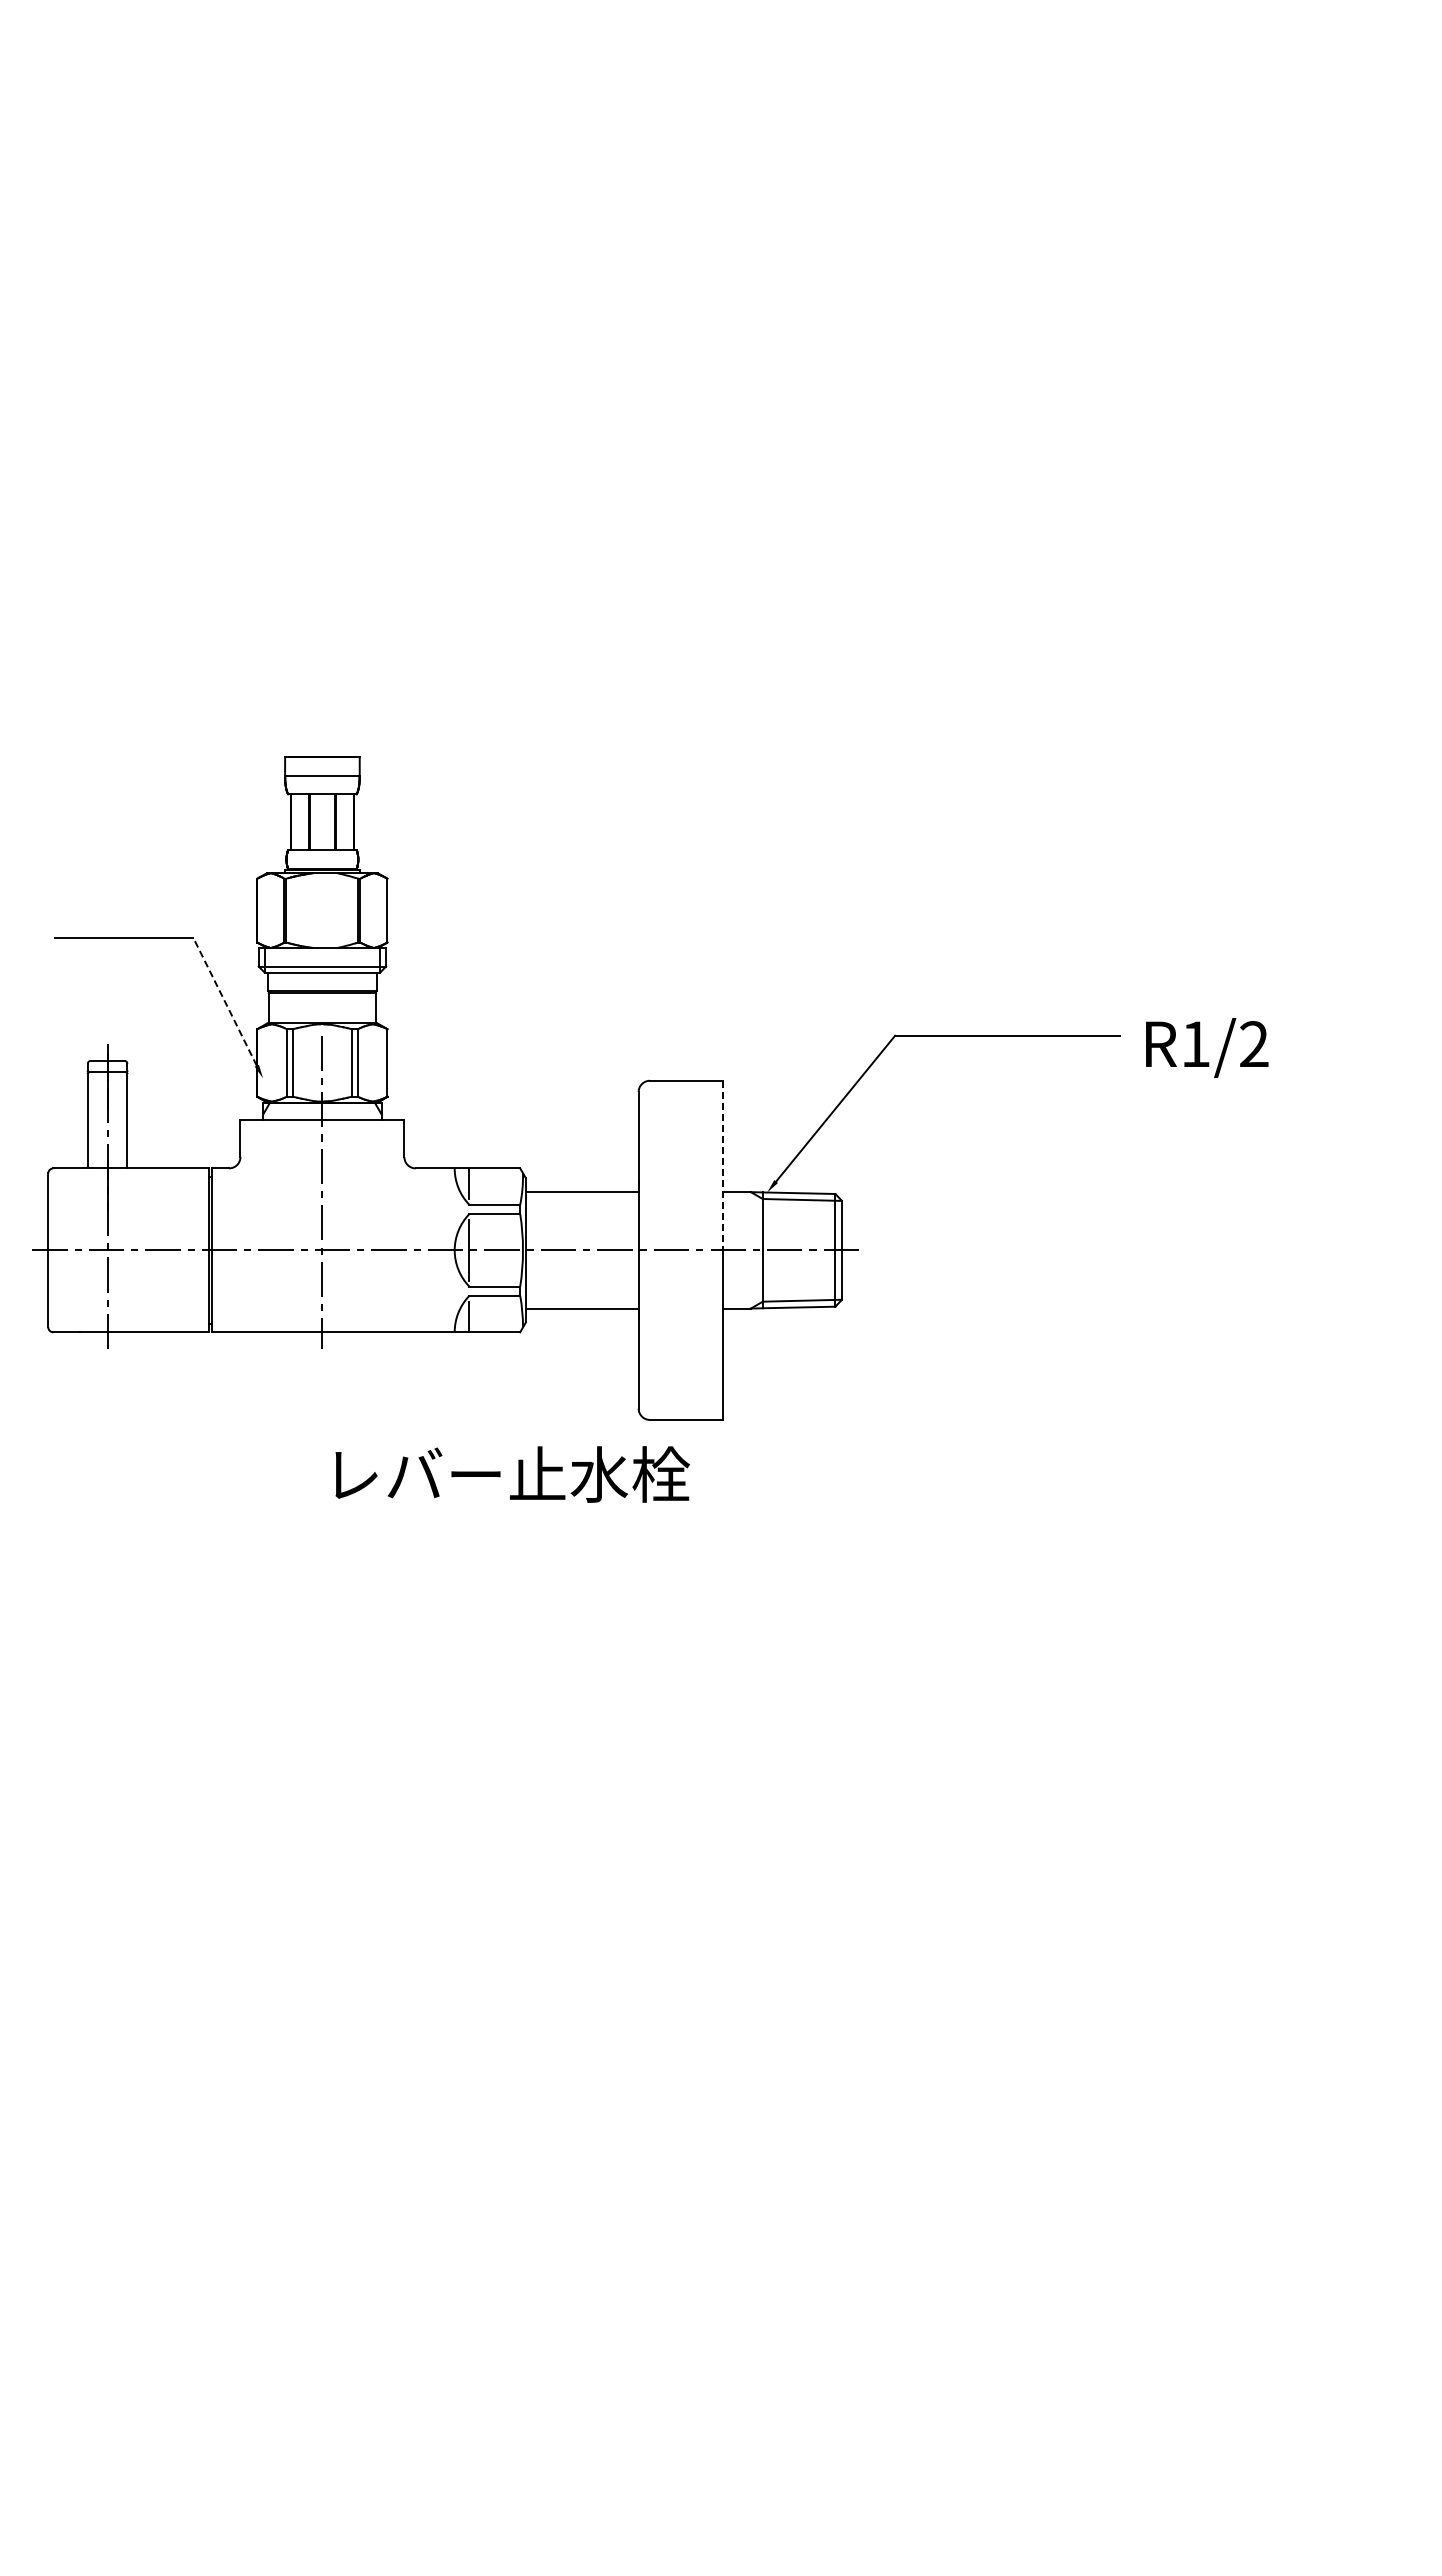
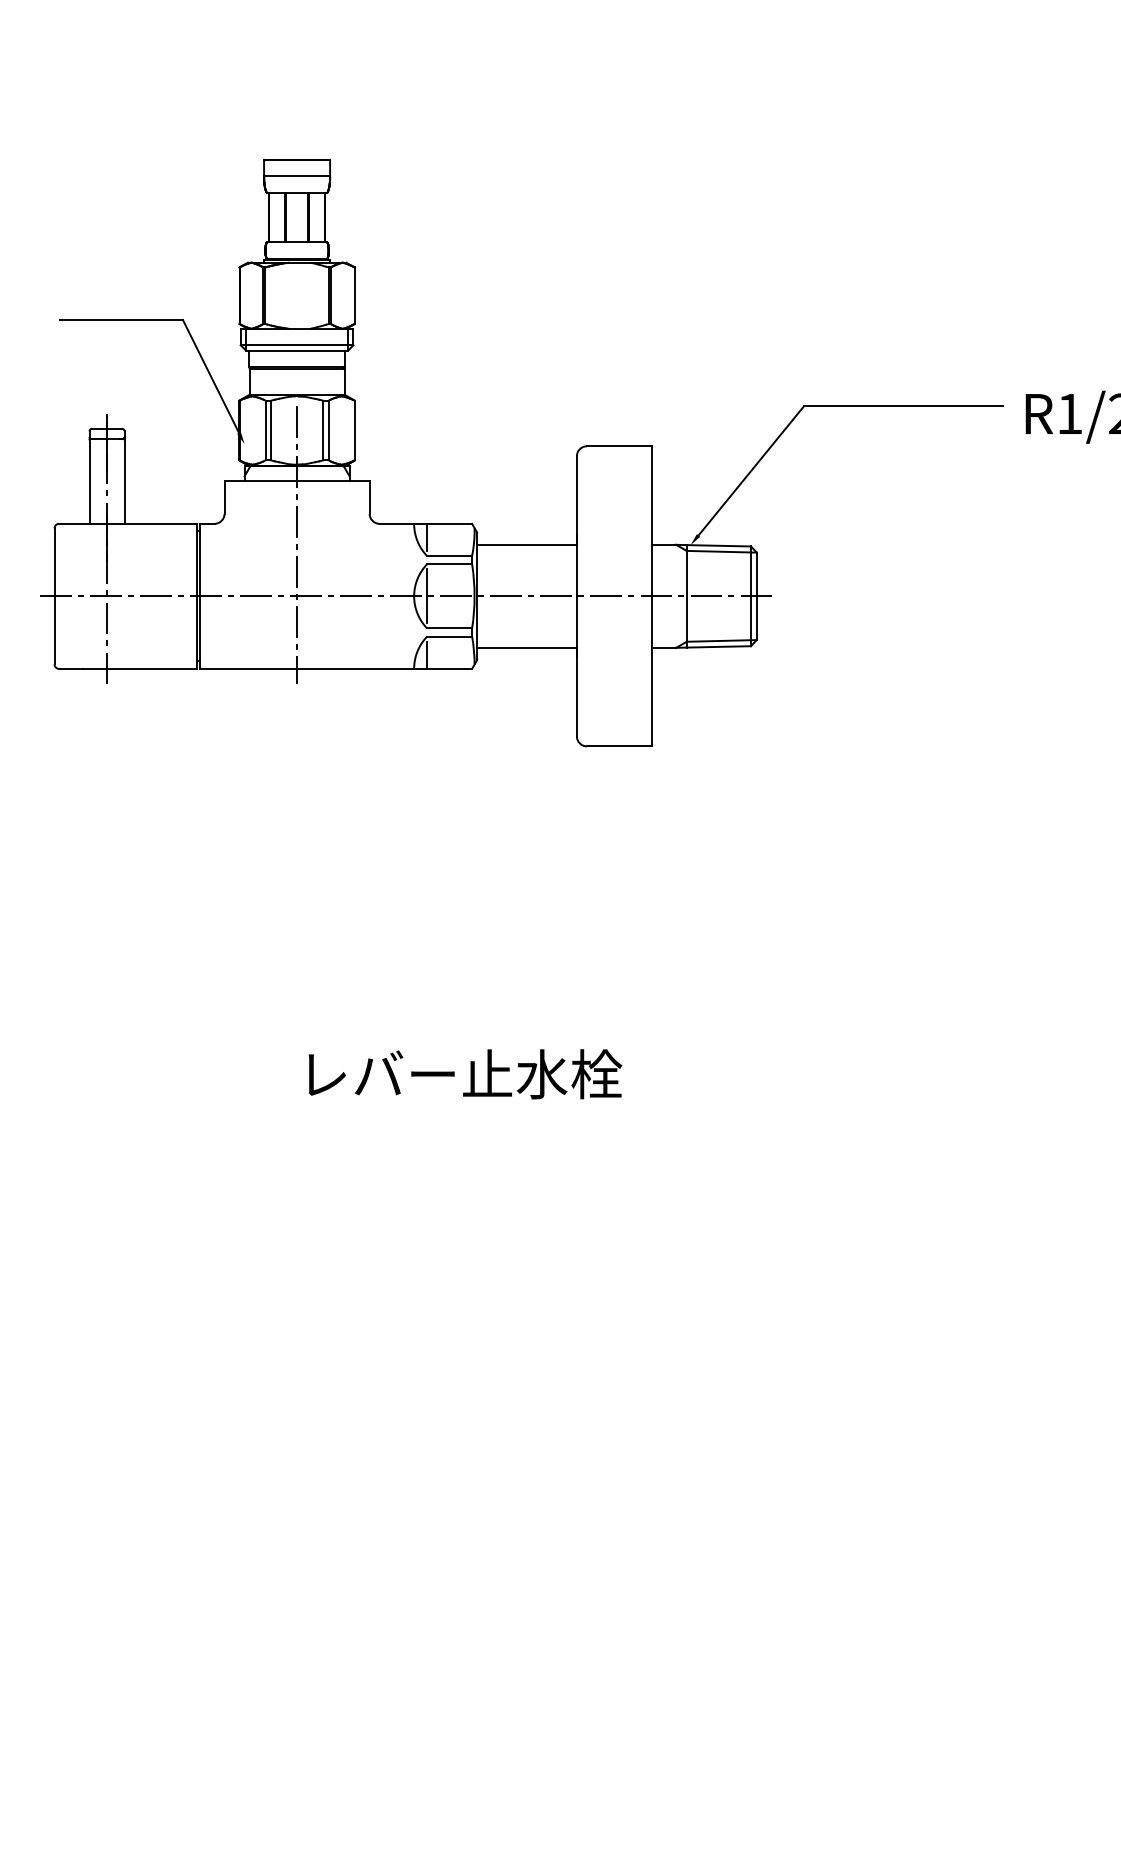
line: (224, 1001) -> (210, 376), dashed -> solid
line: (723, 1165) -> (651, 521), dashed -> solid
text: (512, 1474) -> (465, 1074), moved

